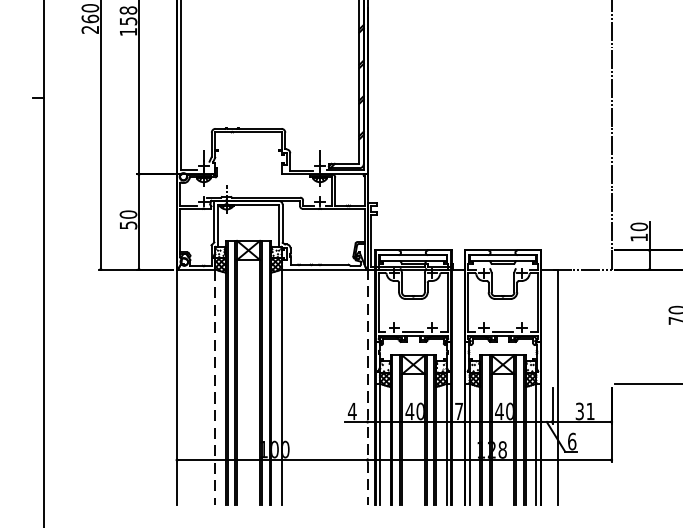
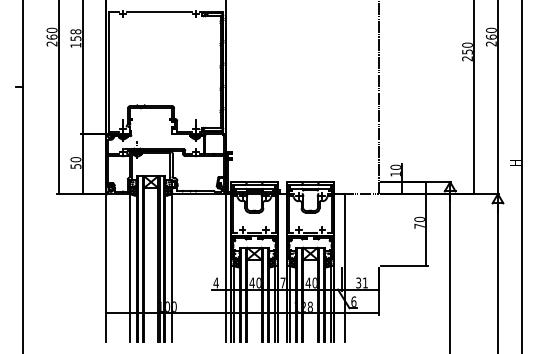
line: (215, 386) -> (130, 267), dashed -> solid
line: (367, 386) -> (225, 267), dashed -> solid

